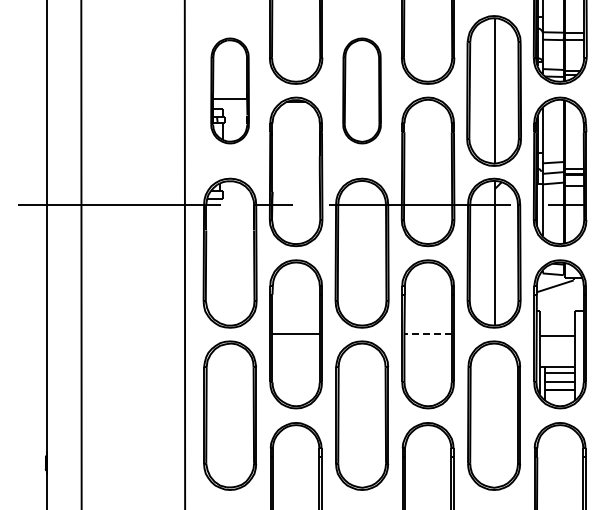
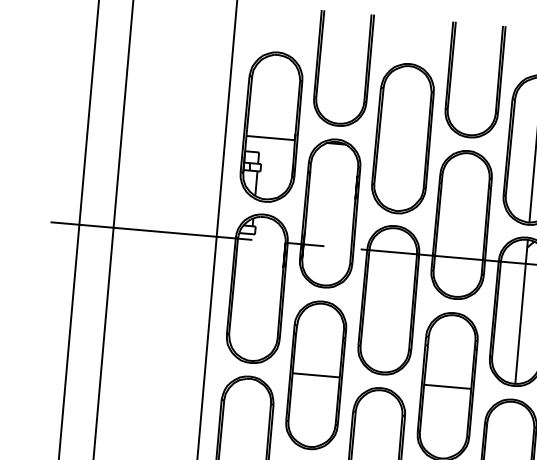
part: (229, 90) -> (271, 126), size x1.43
part: (361, 90) -> (402, 138), size x1.43
line: (428, 334) -> (448, 387), dashed -> solid

